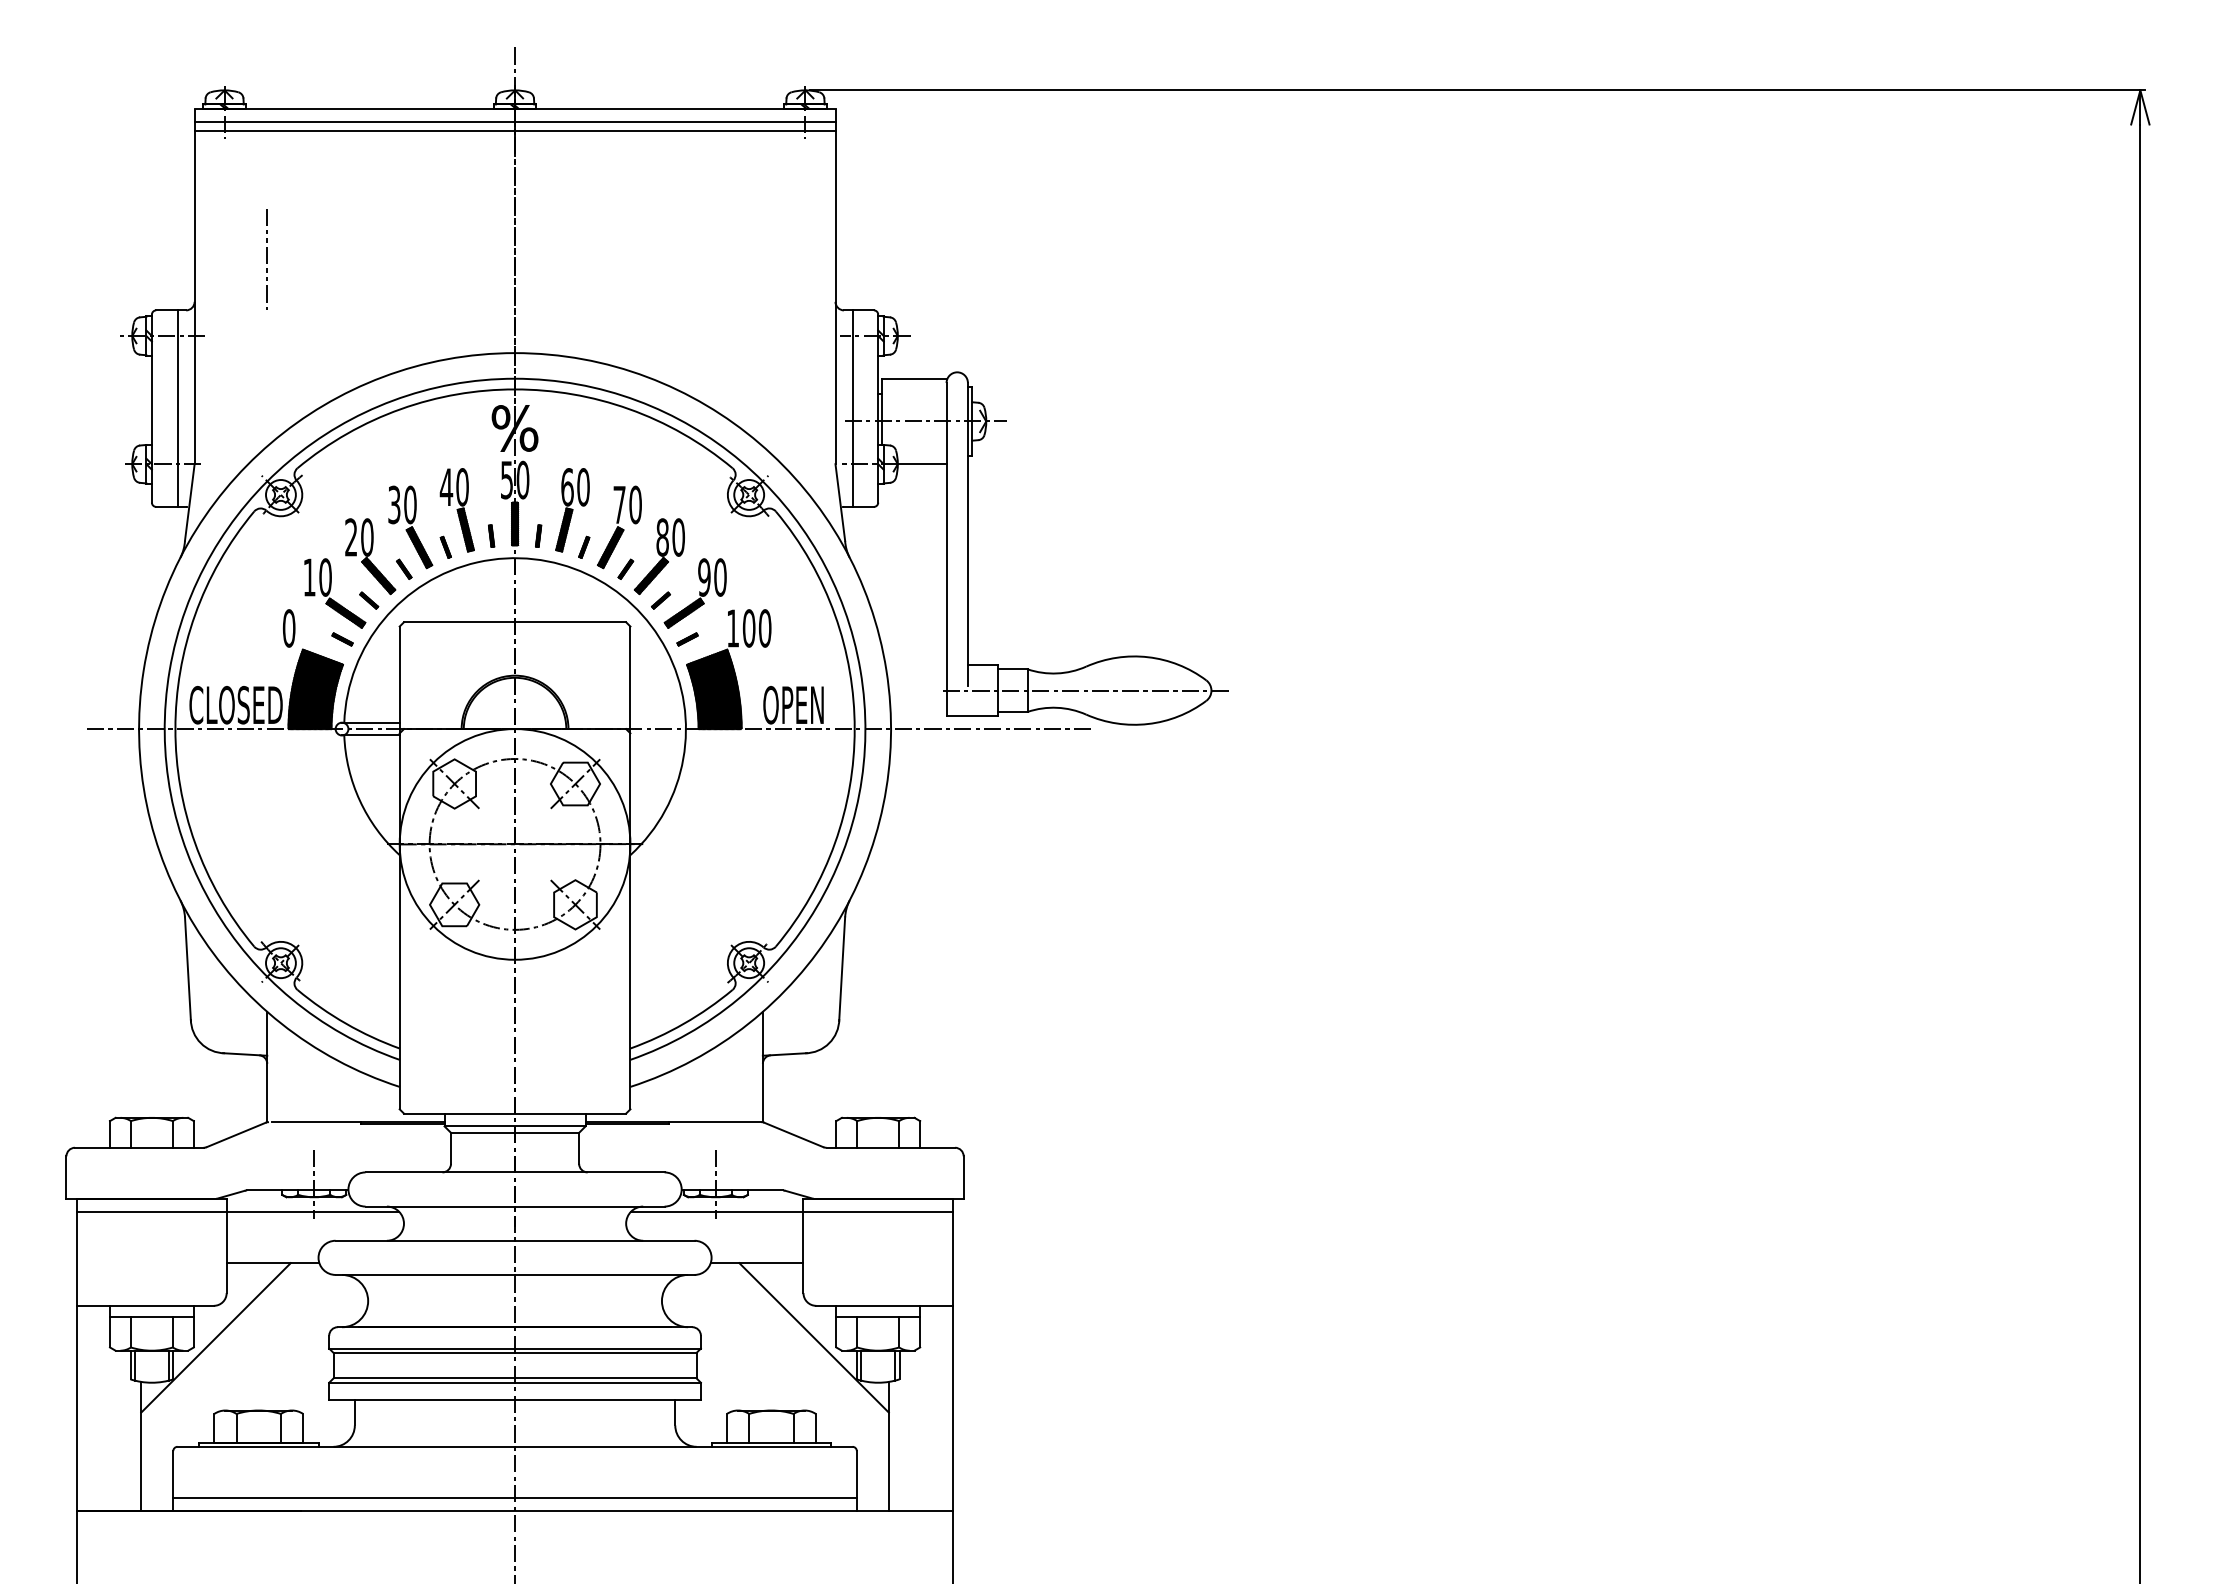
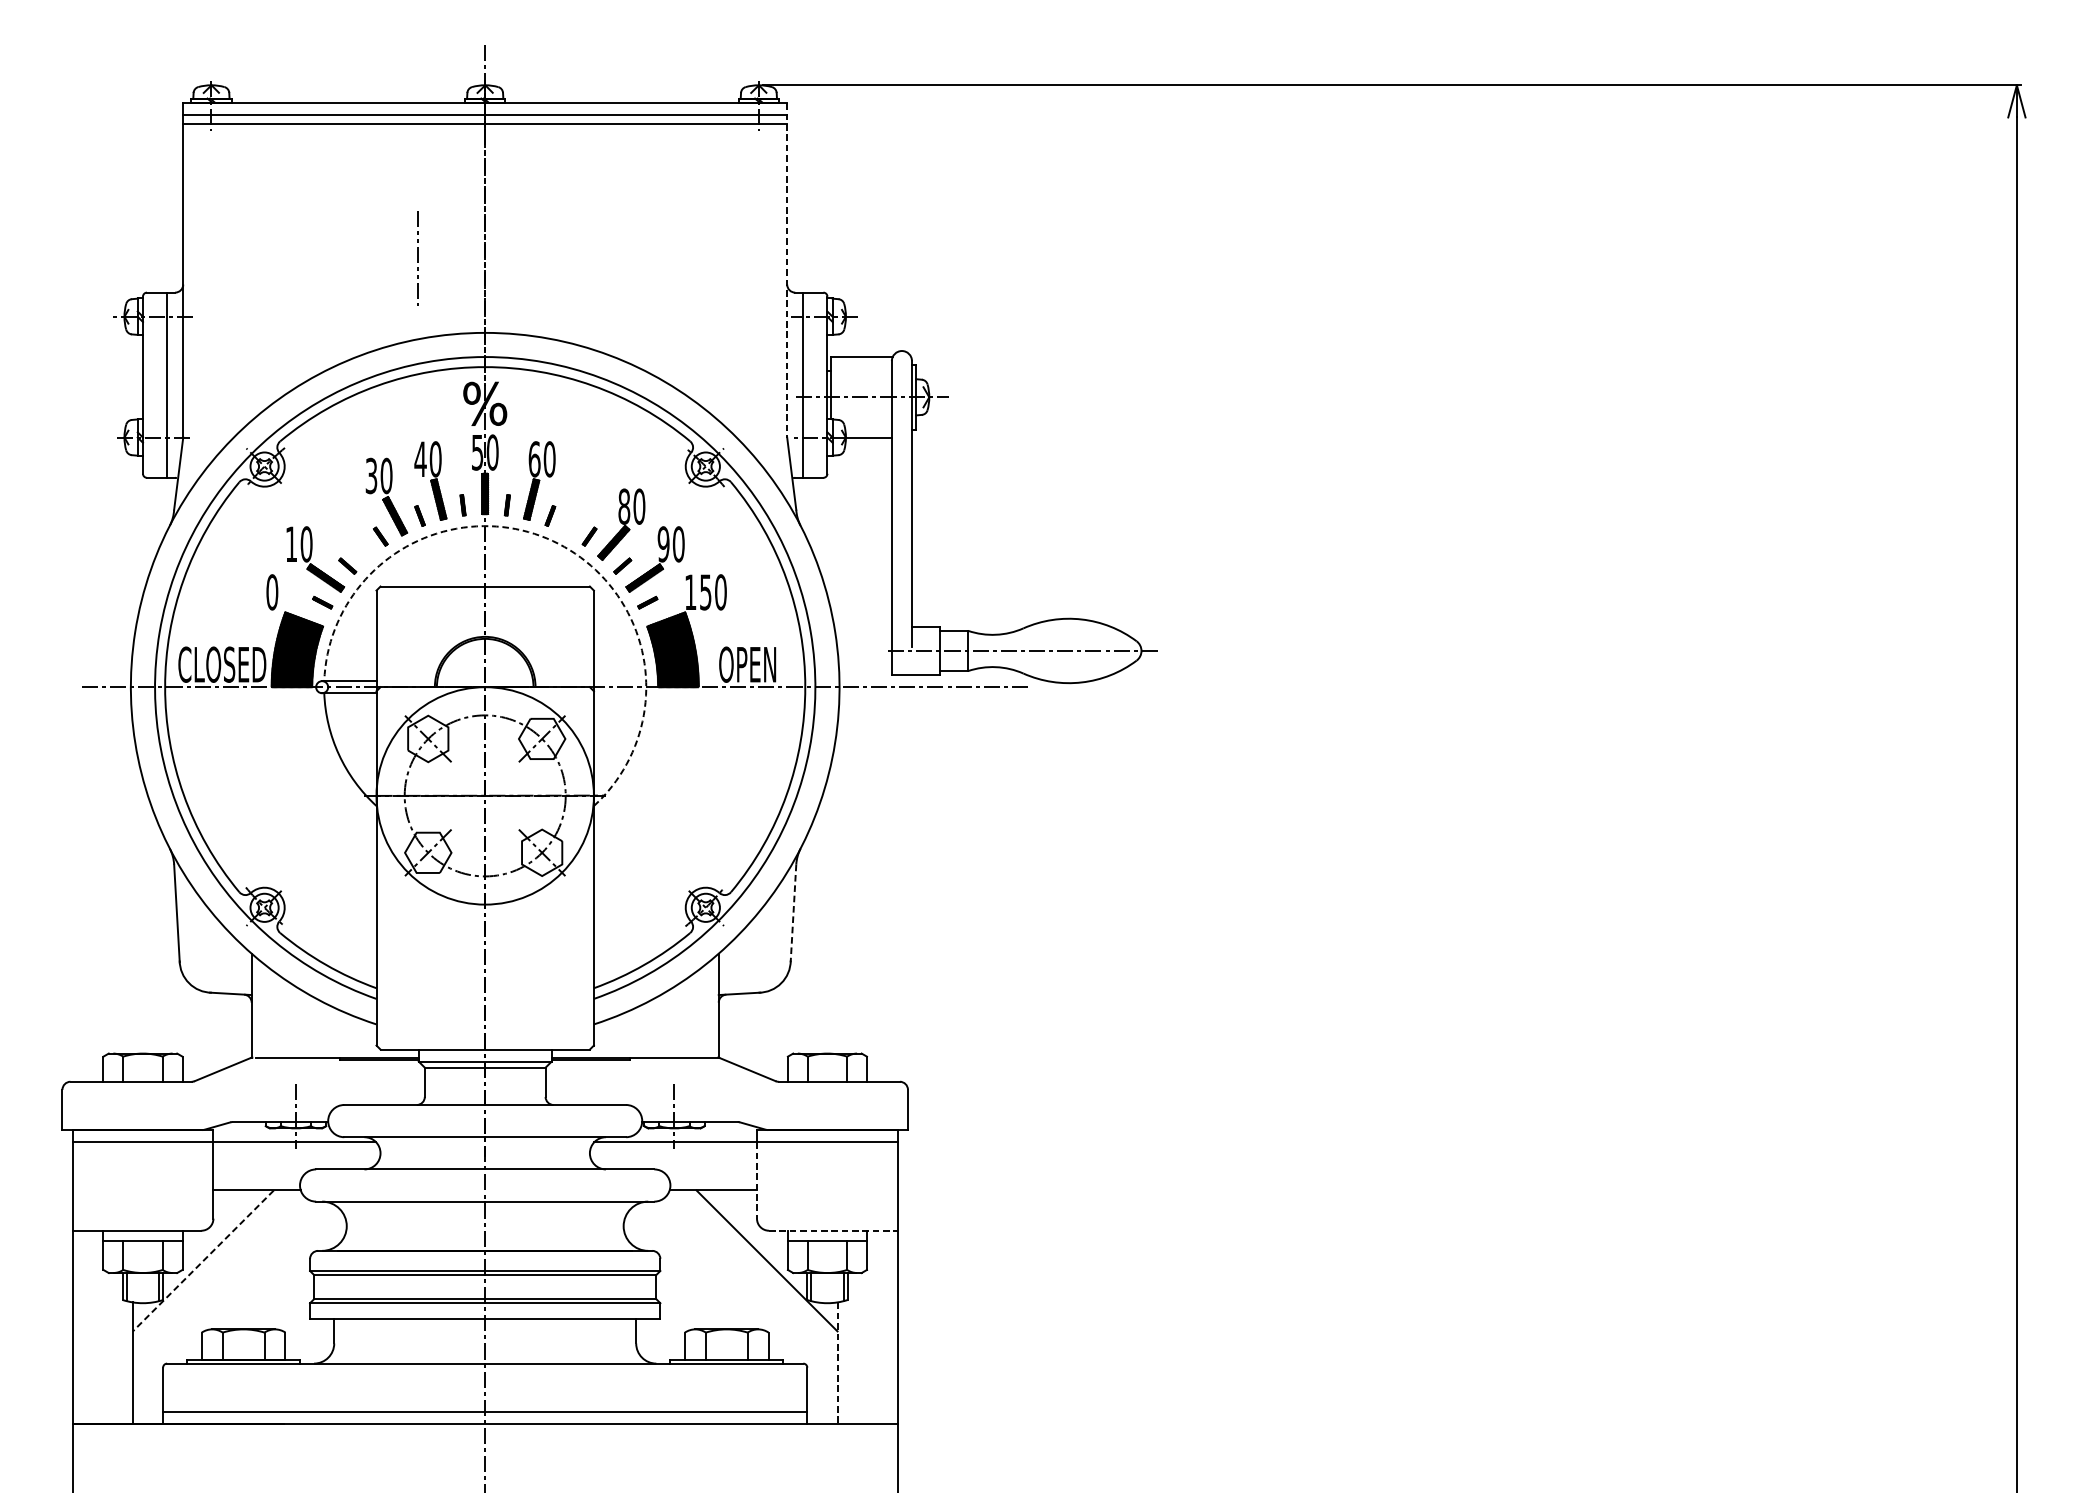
line: (266, 259) -> (416, 258), moved
line: (835, 287) -> (787, 271), solid -> dashed
part: (619, 527) -> (583, 497), removed
part: (370, 556) -> (348, 524), removed
arc: (586, 574) -> (552, 541), solid -> dashed
text: (748, 628) -> (705, 592), 100 -> 150
line: (842, 969) -> (793, 913), solid -> dashed
line: (803, 1252) -> (757, 1180), solid -> dashed
line: (885, 1305) -> (834, 1230), solid -> dashed
line: (216, 1337) -> (203, 1260), solid -> dashed
line: (888, 1446) -> (837, 1363), solid -> dashed

